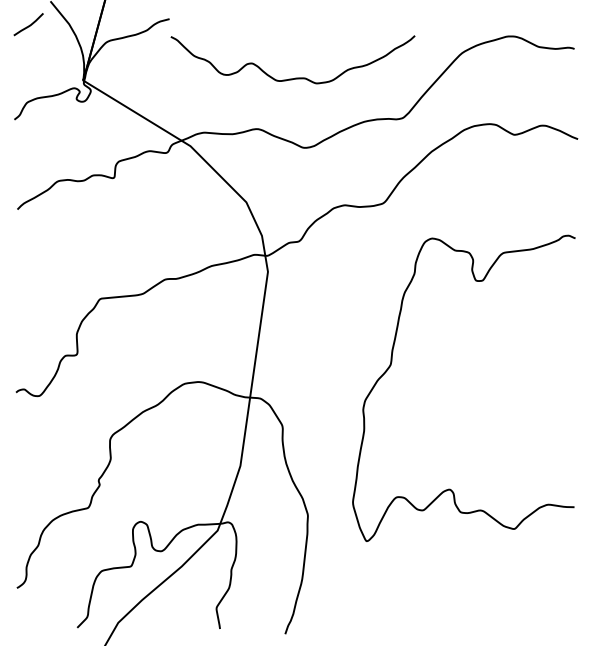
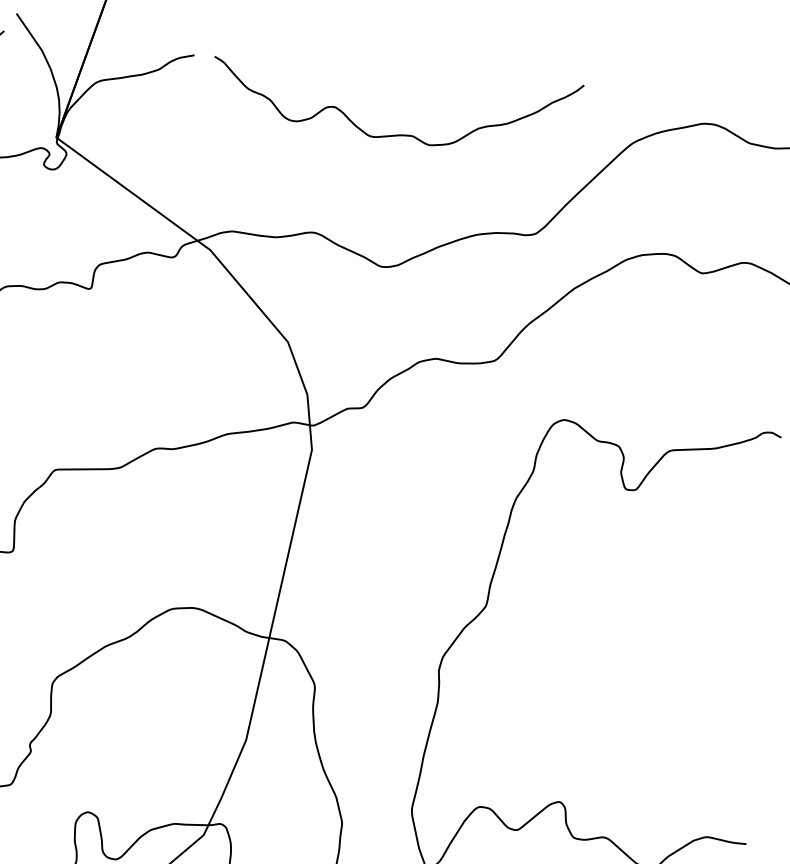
curve: (295, 77) -> (398, 133), moved

